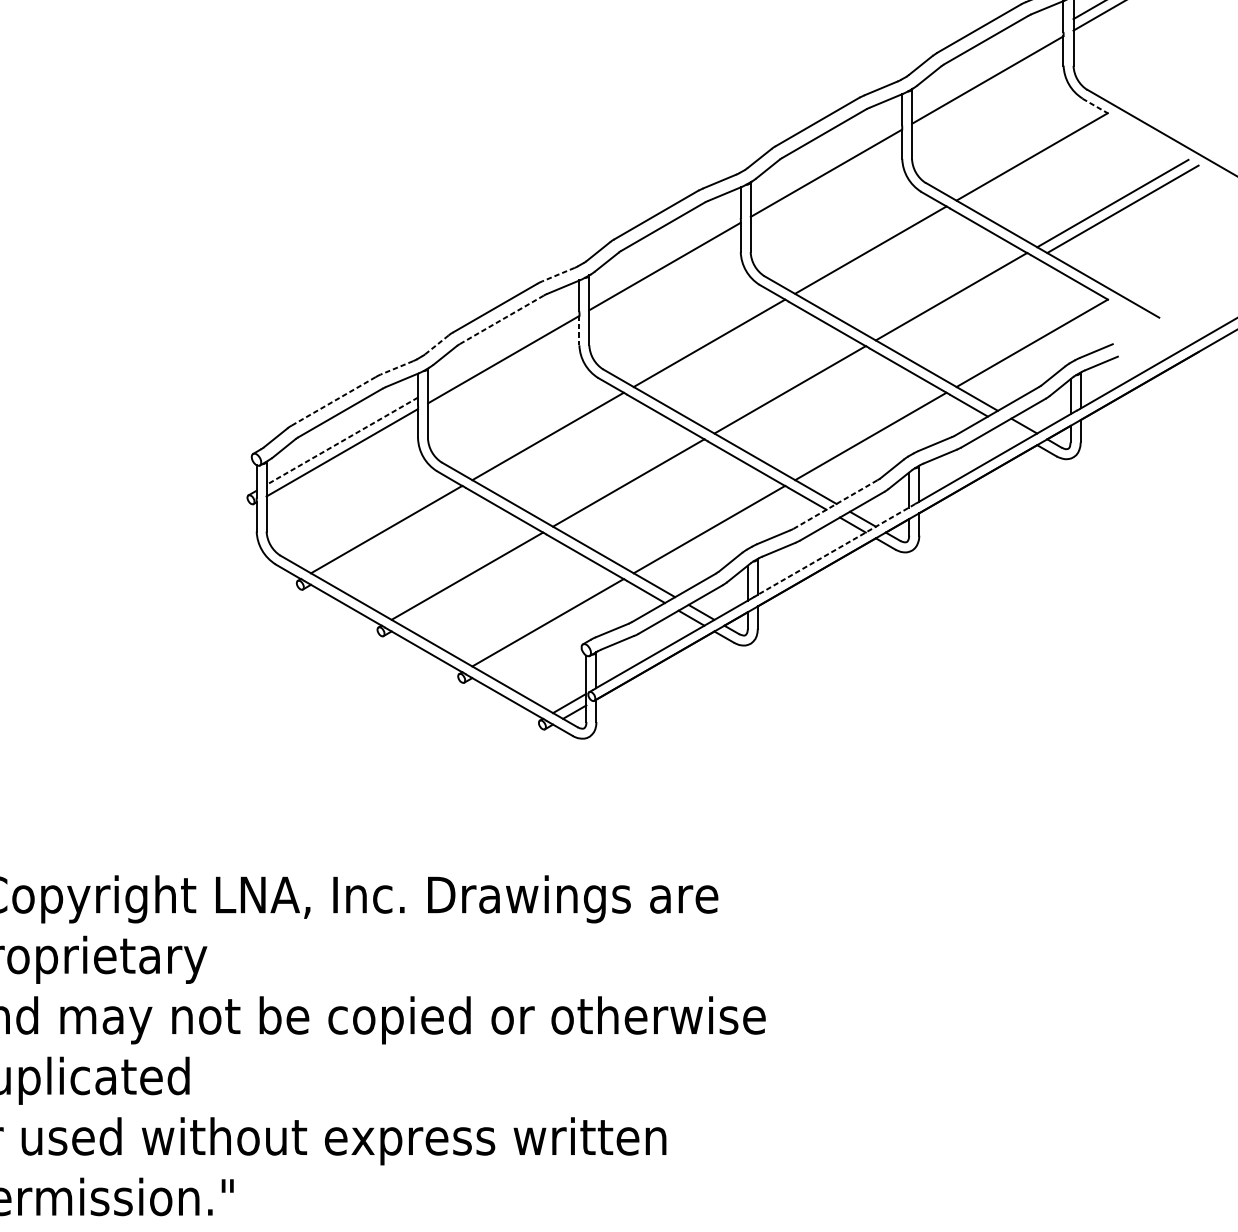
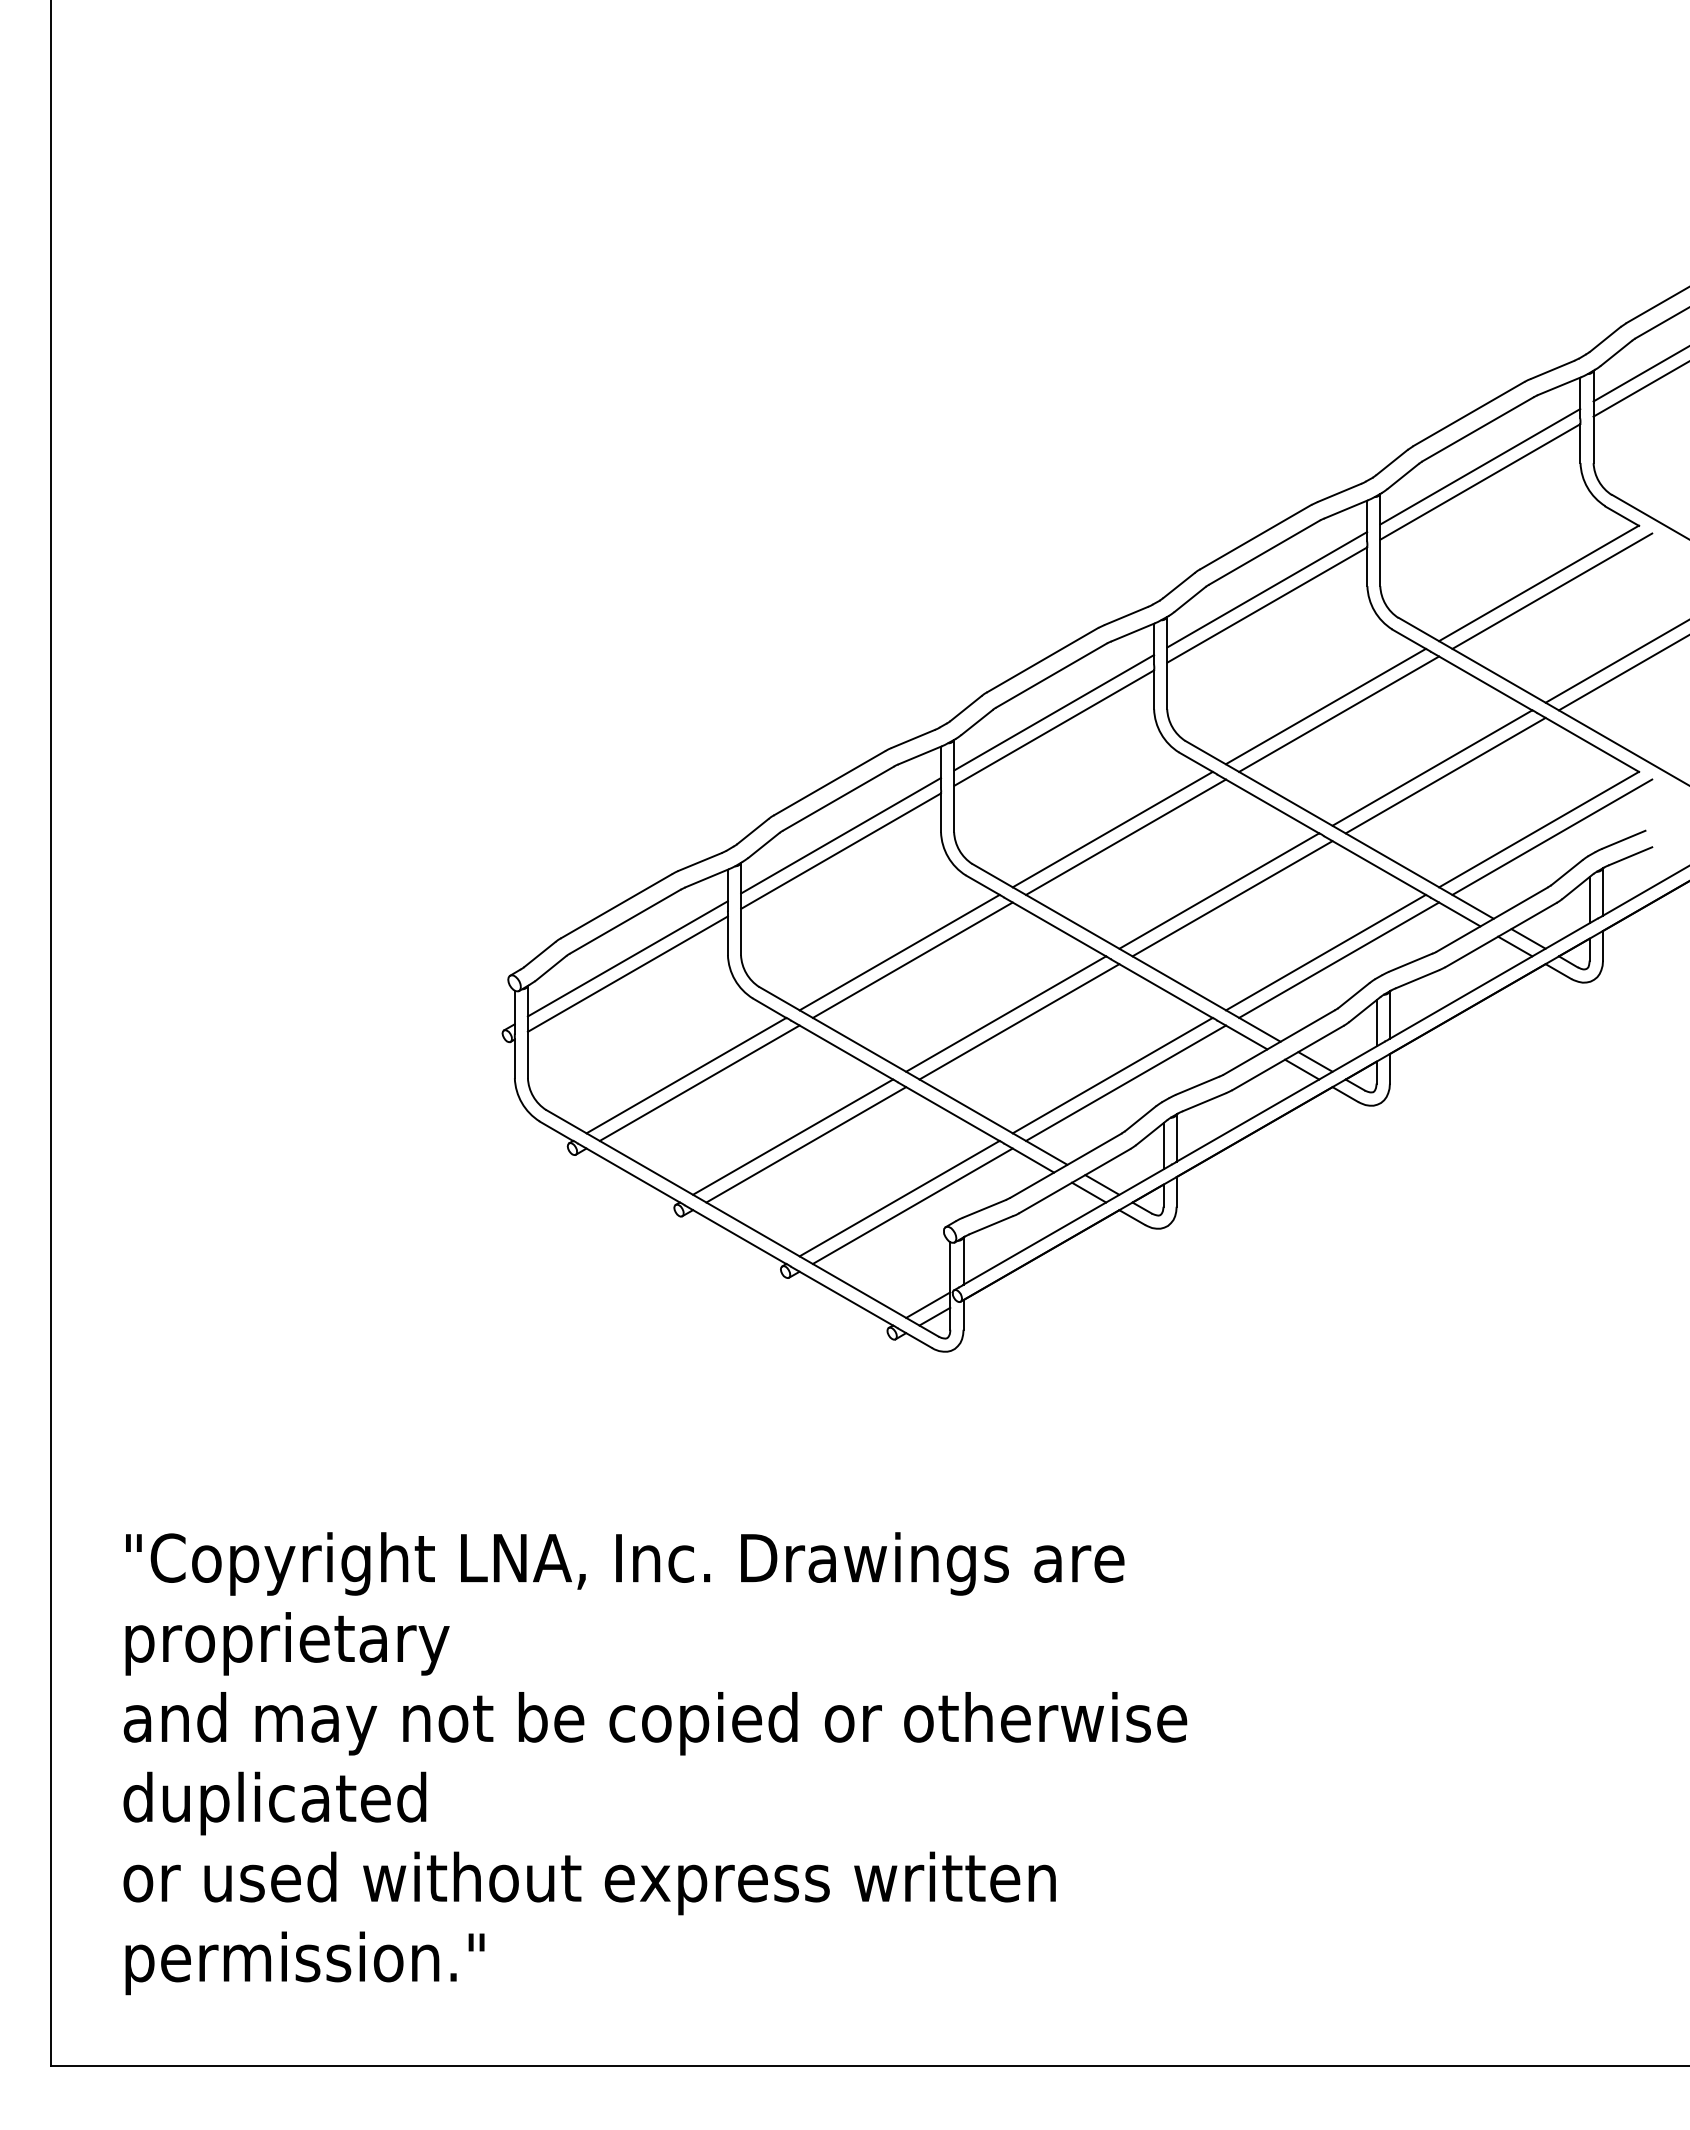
line: (987, 68) -> (1480, 466), added
line: (1095, 106) -> (1622, 516), dashed -> solid
line: (826, 161) -> (1267, 589), added
line: (1042, 162) -> (1552, 590), added
line: (665, 254) -> (1054, 712), added
line: (881, 255) -> (1339, 713), added
line: (557, 275) -> (912, 739), dashed -> solid
line: (961, 302) -> (1445, 775), added
line: (501, 319) -> (838, 798), dashed -> solid
line: (579, 331) -> (940, 813), dashed -> solid
line: (436, 344) -> (752, 831), dashed -> solid
line: (503, 347) -> (840, 835), added
line: (719, 348) -> (1126, 836), added
line: (1042, 348) -> (1552, 836), added
line: (396, 368) -> (699, 862), dashed -> solid
line: (800, 395) -> (1232, 898), added
line: (333, 401) -> (616, 906), dashed -> solid
line: (1014, 431) -> (1515, 946), added
line: (342, 441) -> (627, 959), dashed -> solid
line: (557, 441) -> (912, 959), added
line: (881, 441) -> (1339, 959), added
line: (638, 488) -> (1019, 1021), added
line: (835, 504) -> (1279, 1042), dashed -> solid
line: (396, 534) -> (699, 1082), added
line: (719, 534) -> (1126, 1082), added
line: (836, 549) -> (1280, 1102), dashed -> solid
line: (477, 581) -> (806, 1144), added
line: (557, 627) -> (912, 1205), added

